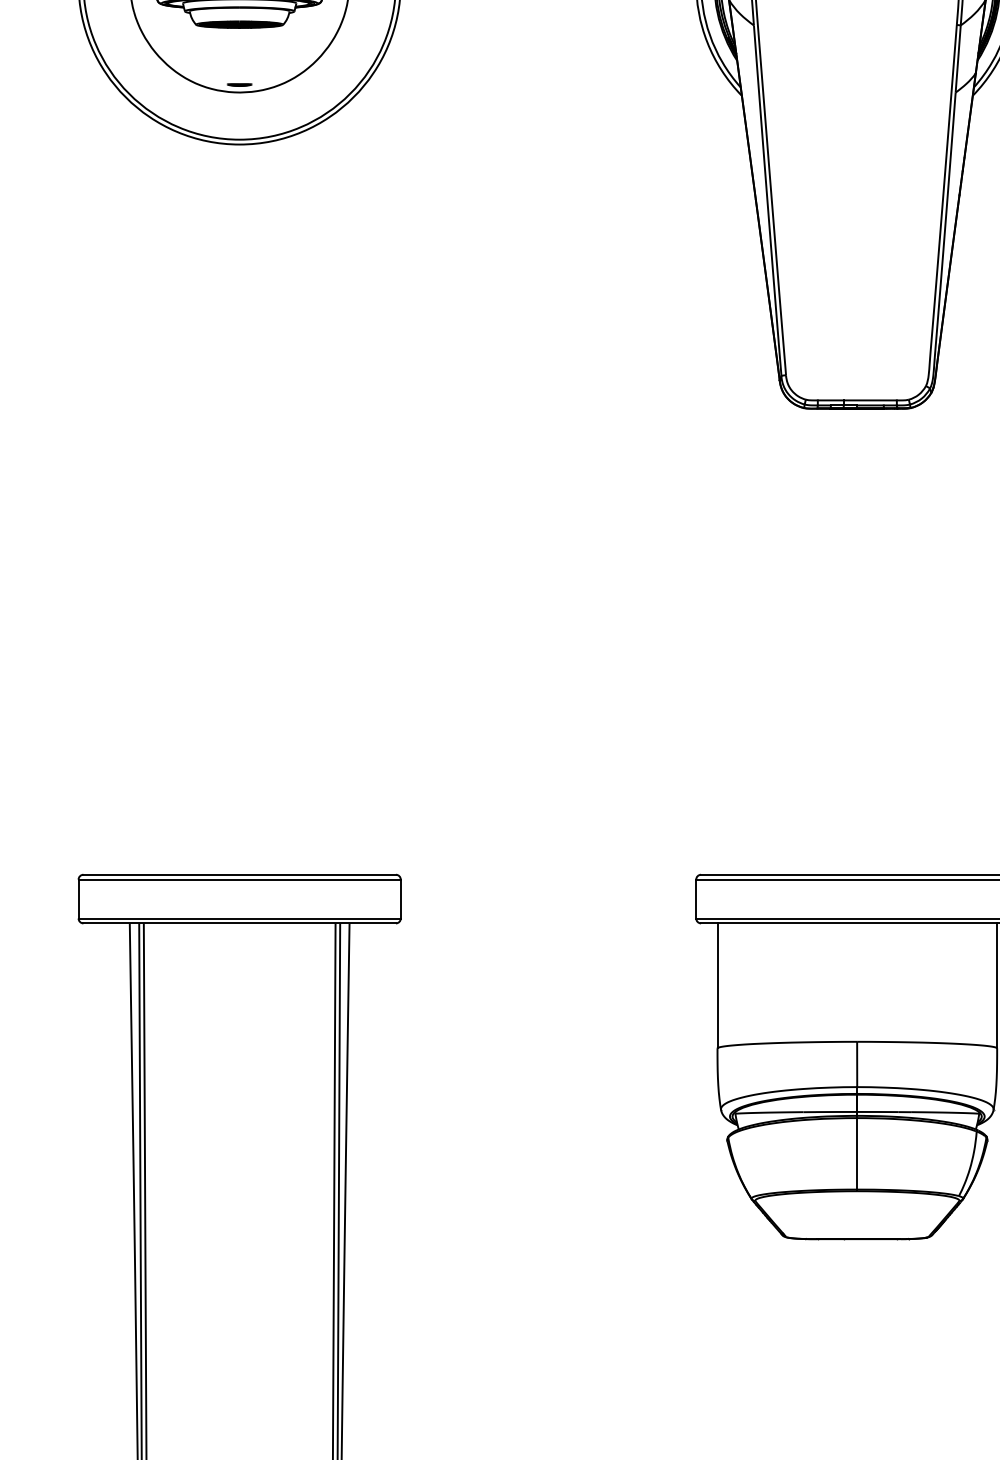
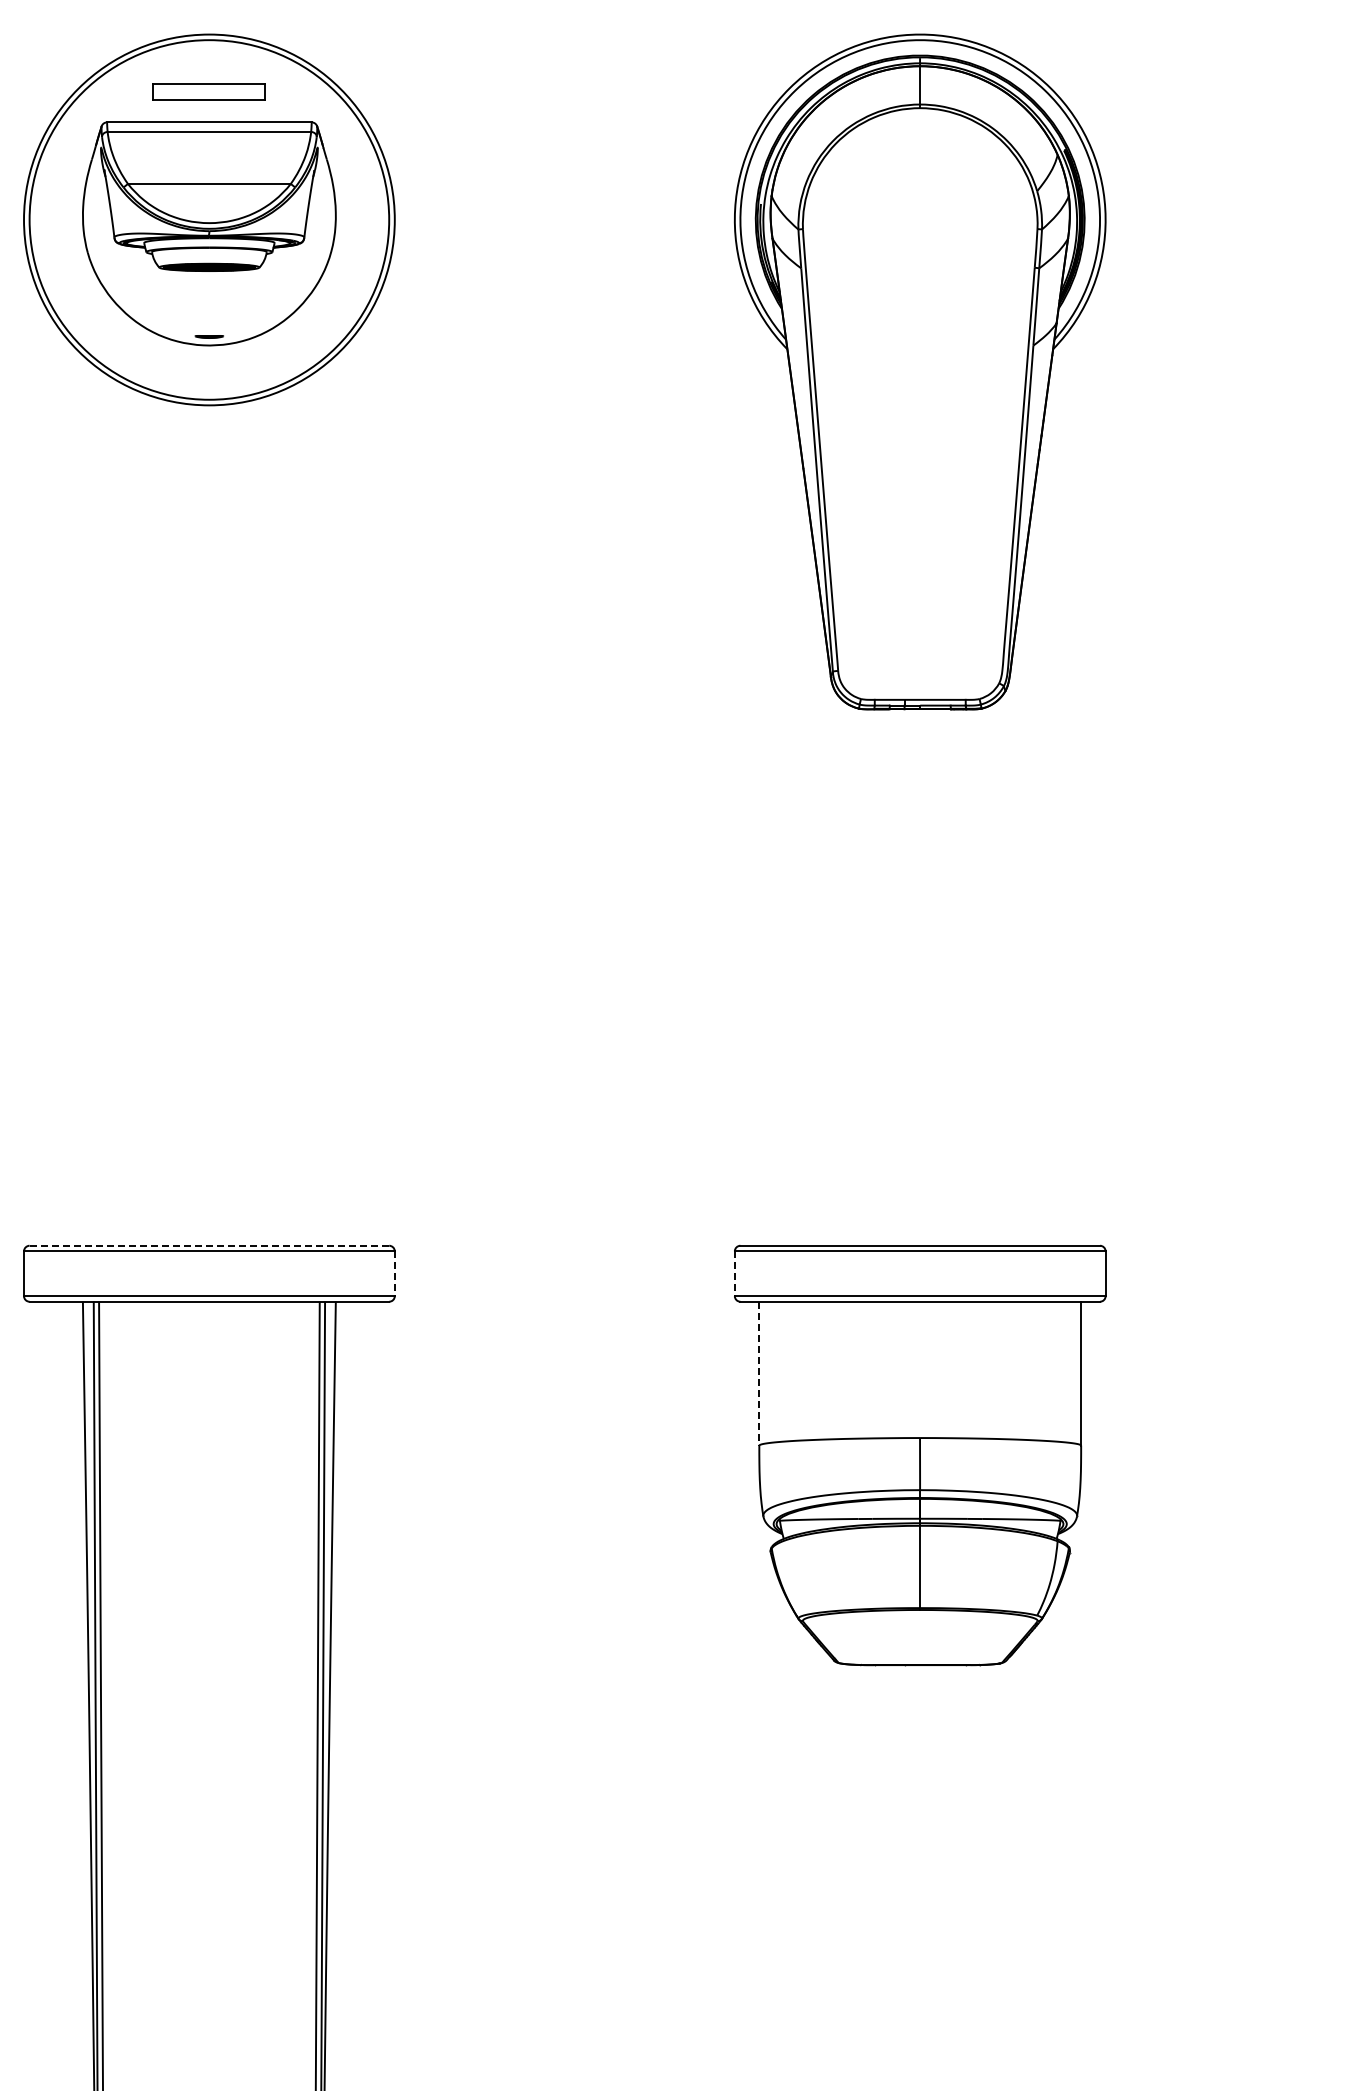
line: (239, 874) -> (209, 1245), solid -> dashed
line: (400, 899) -> (394, 1274), solid -> dashed
line: (695, 899) -> (734, 1274), solid -> dashed
line: (717, 985) -> (759, 1373), solid -> dashed

